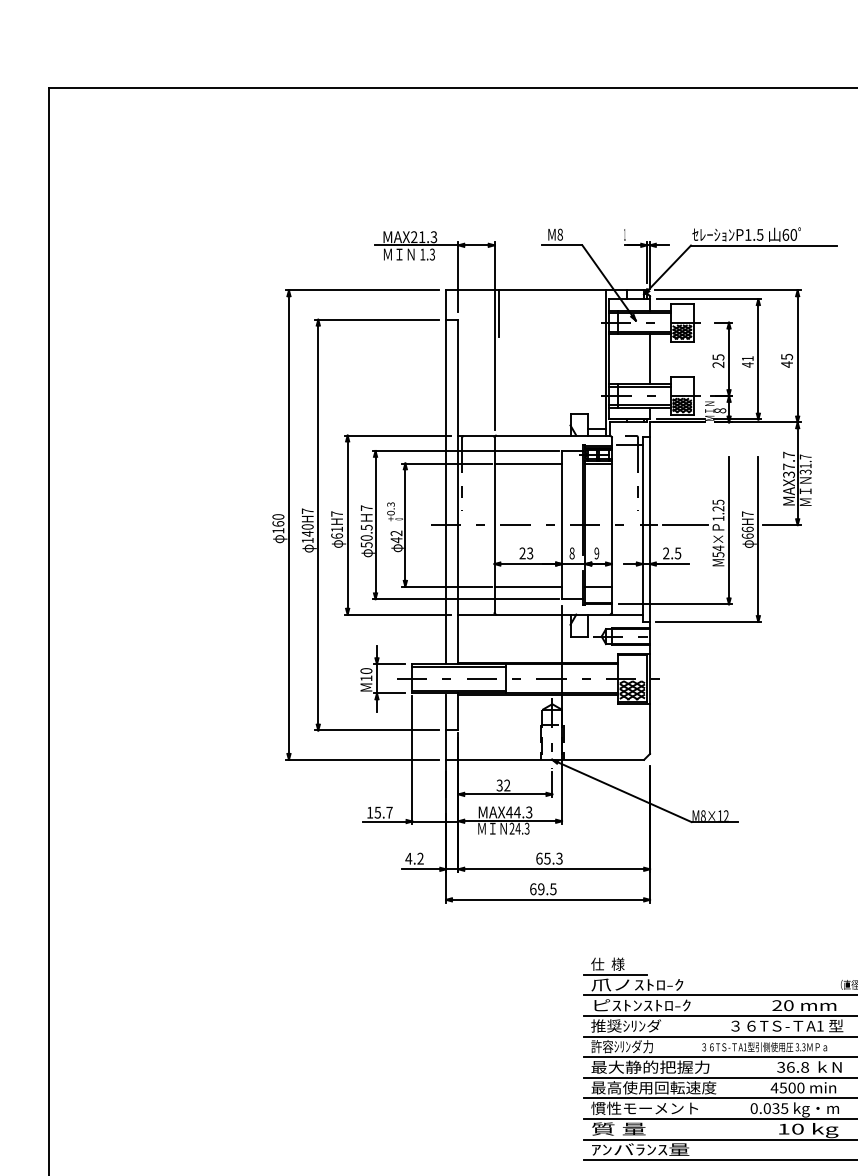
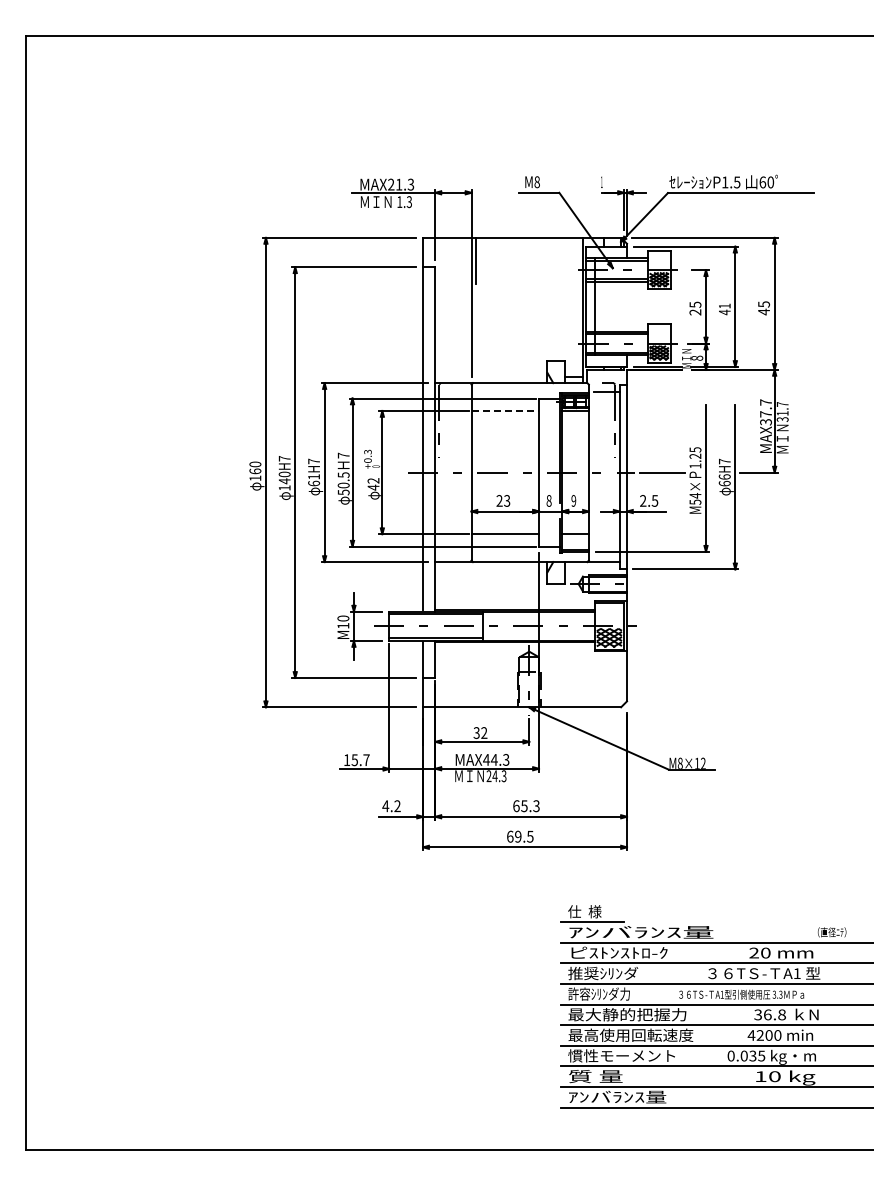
line: (649, 359) -> (594, 306), moved
line: (528, 463) -> (505, 410), solid -> dashed
text: (663, 985) -> (640, 932), 爪ノｽﾄﾛ-ｸ -> ｱﾝバﾗﾝｽ量
text: (782, 1088) -> (759, 1035), 4500 -> 4200

